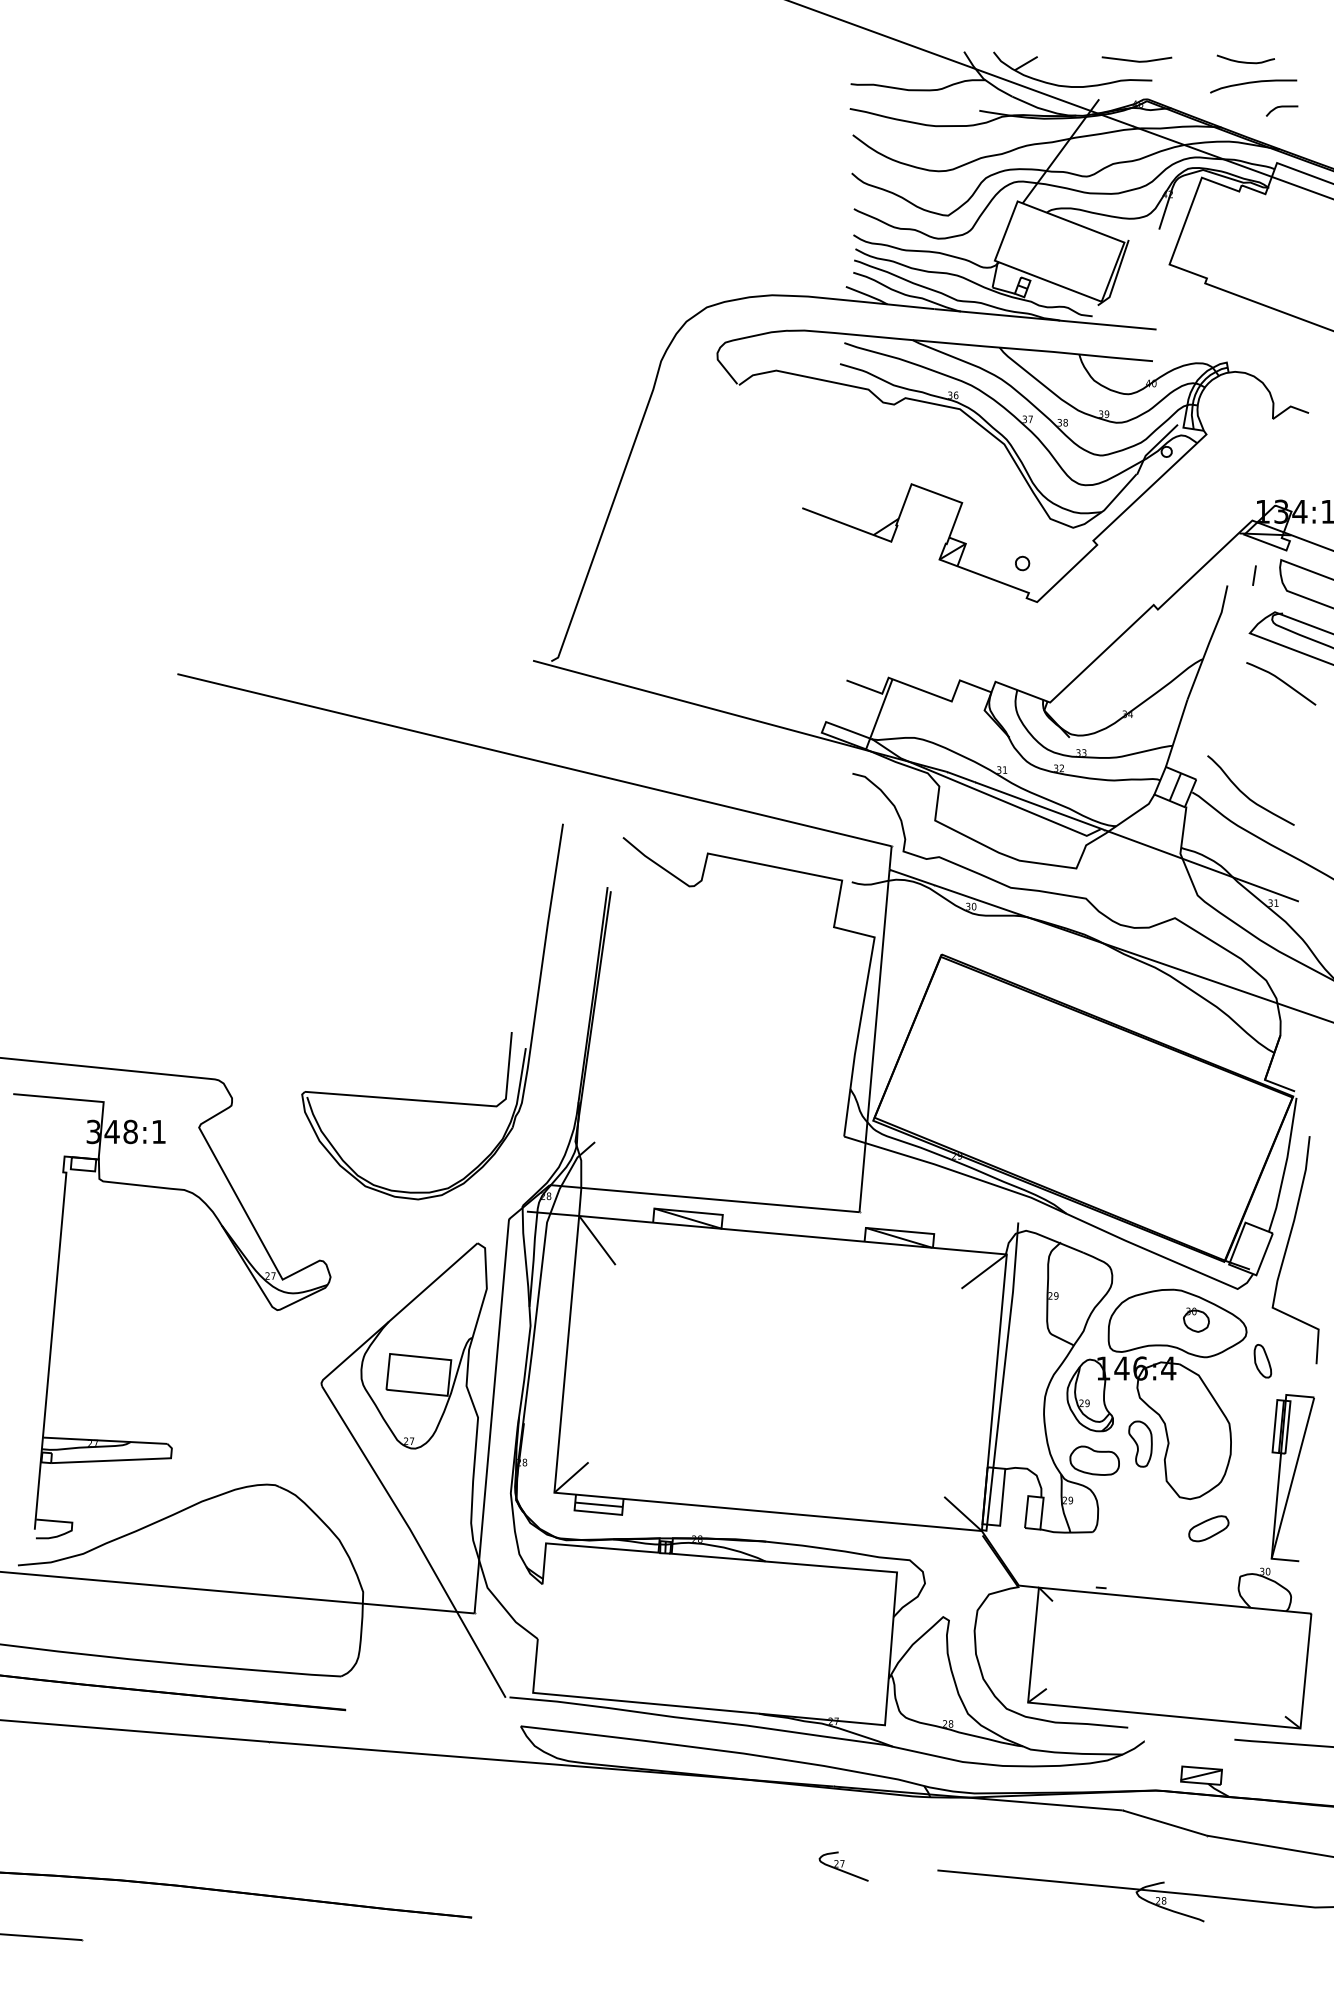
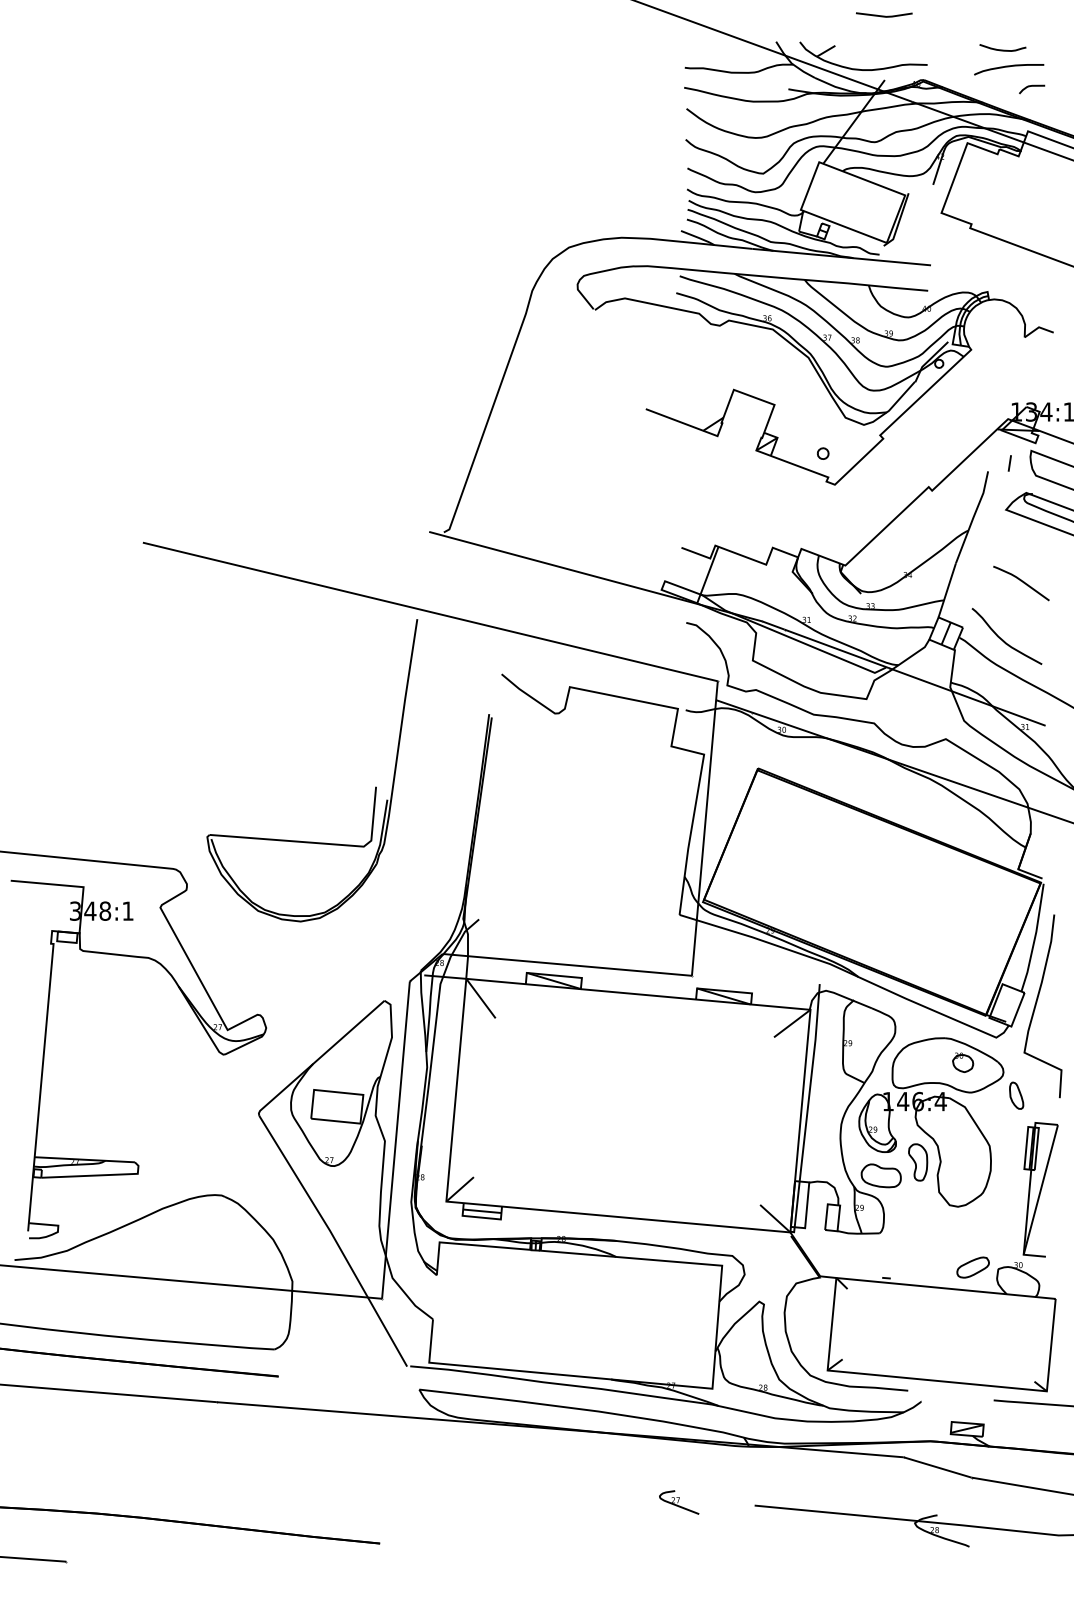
line: (1137, 60) -> (884, 15), moved
curve: (1282, 682) -> (1022, 582), moved
part: (511, 1031) -> (375, 786), moved
part: (1208, 1528) -> (972, 1267), moved

